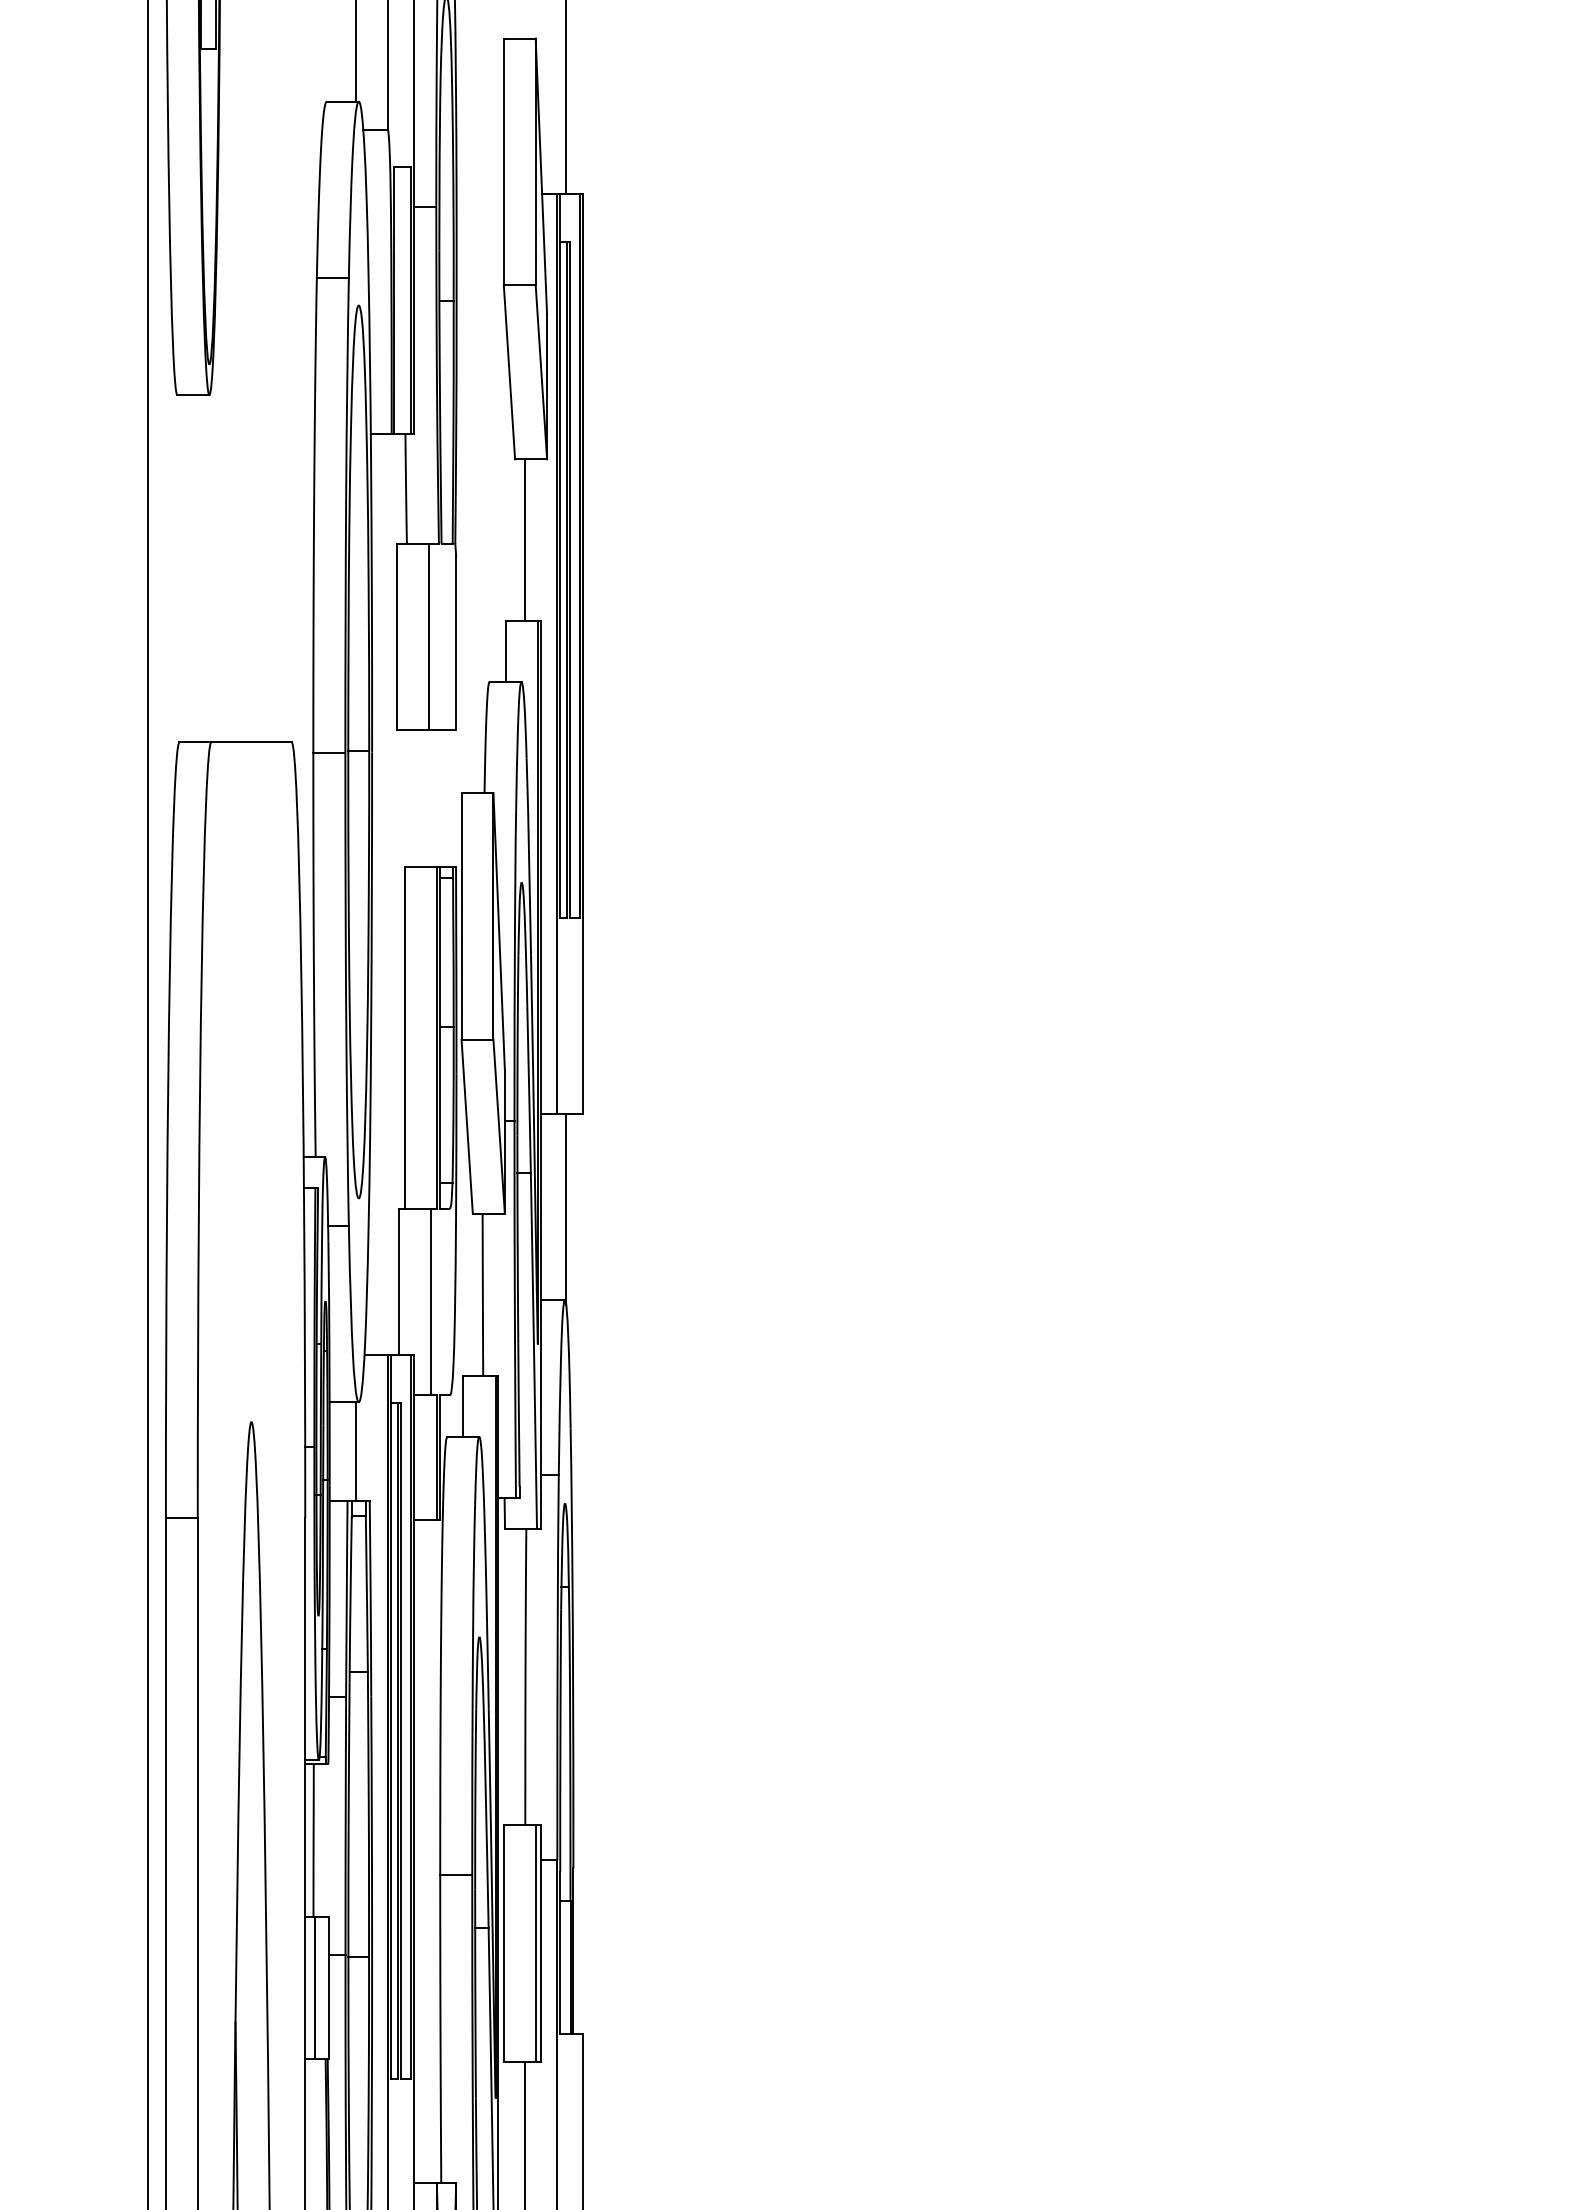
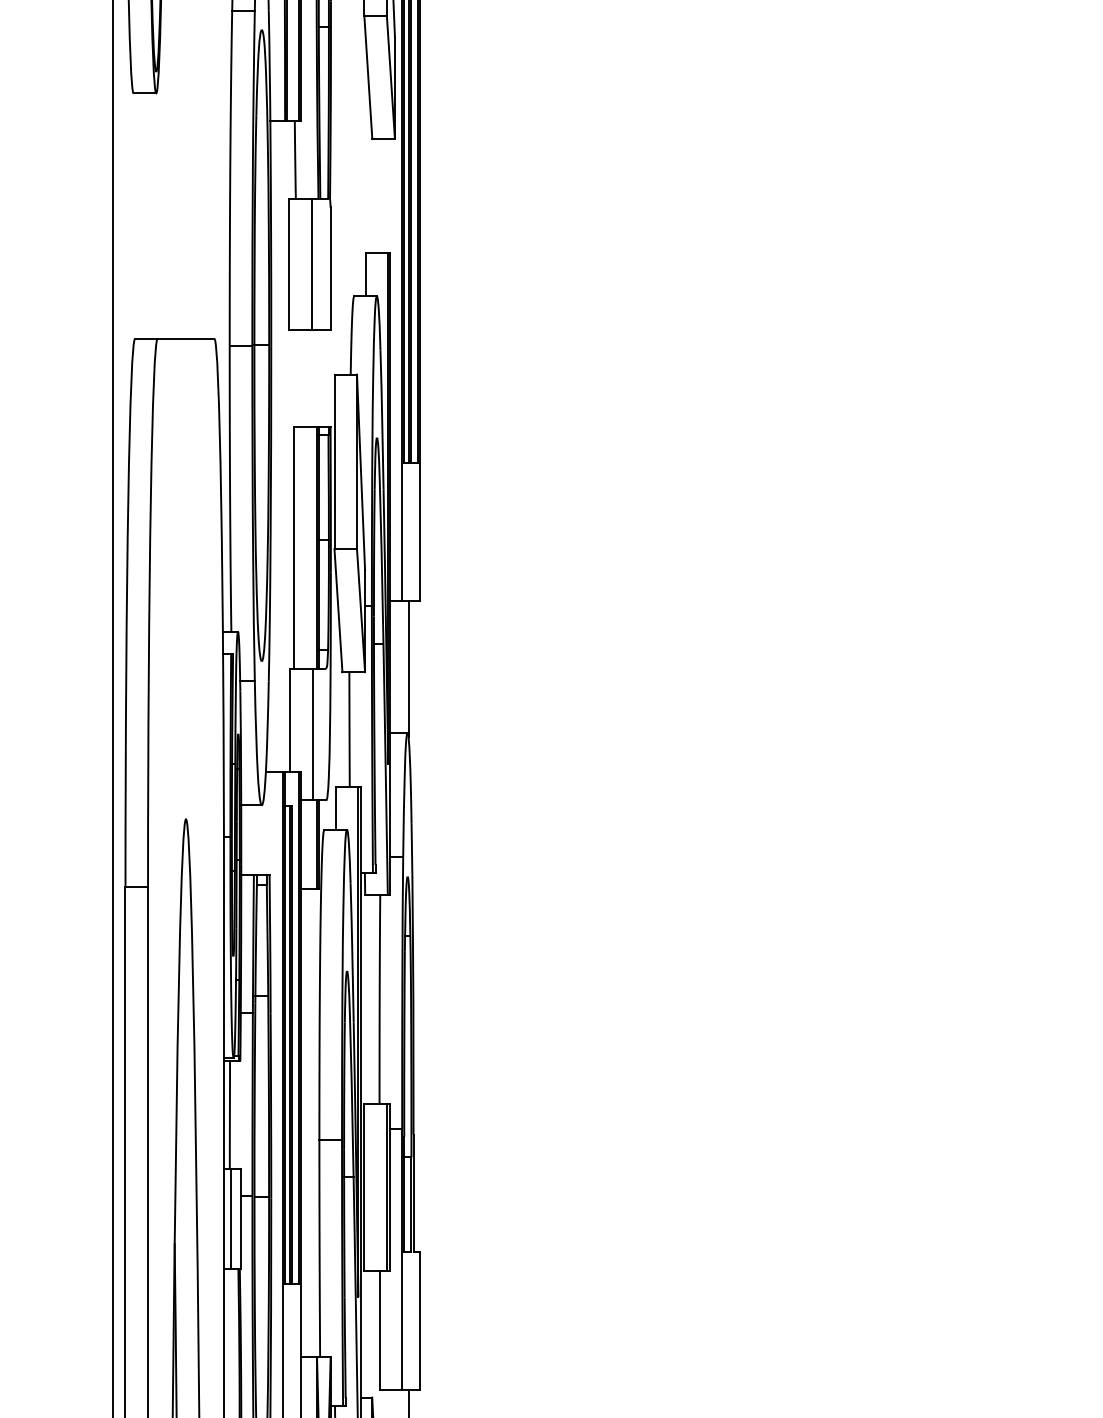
line: (525, 540) -> (379, 196), removed
line: (356, 1451) -> (260, 840), removed

